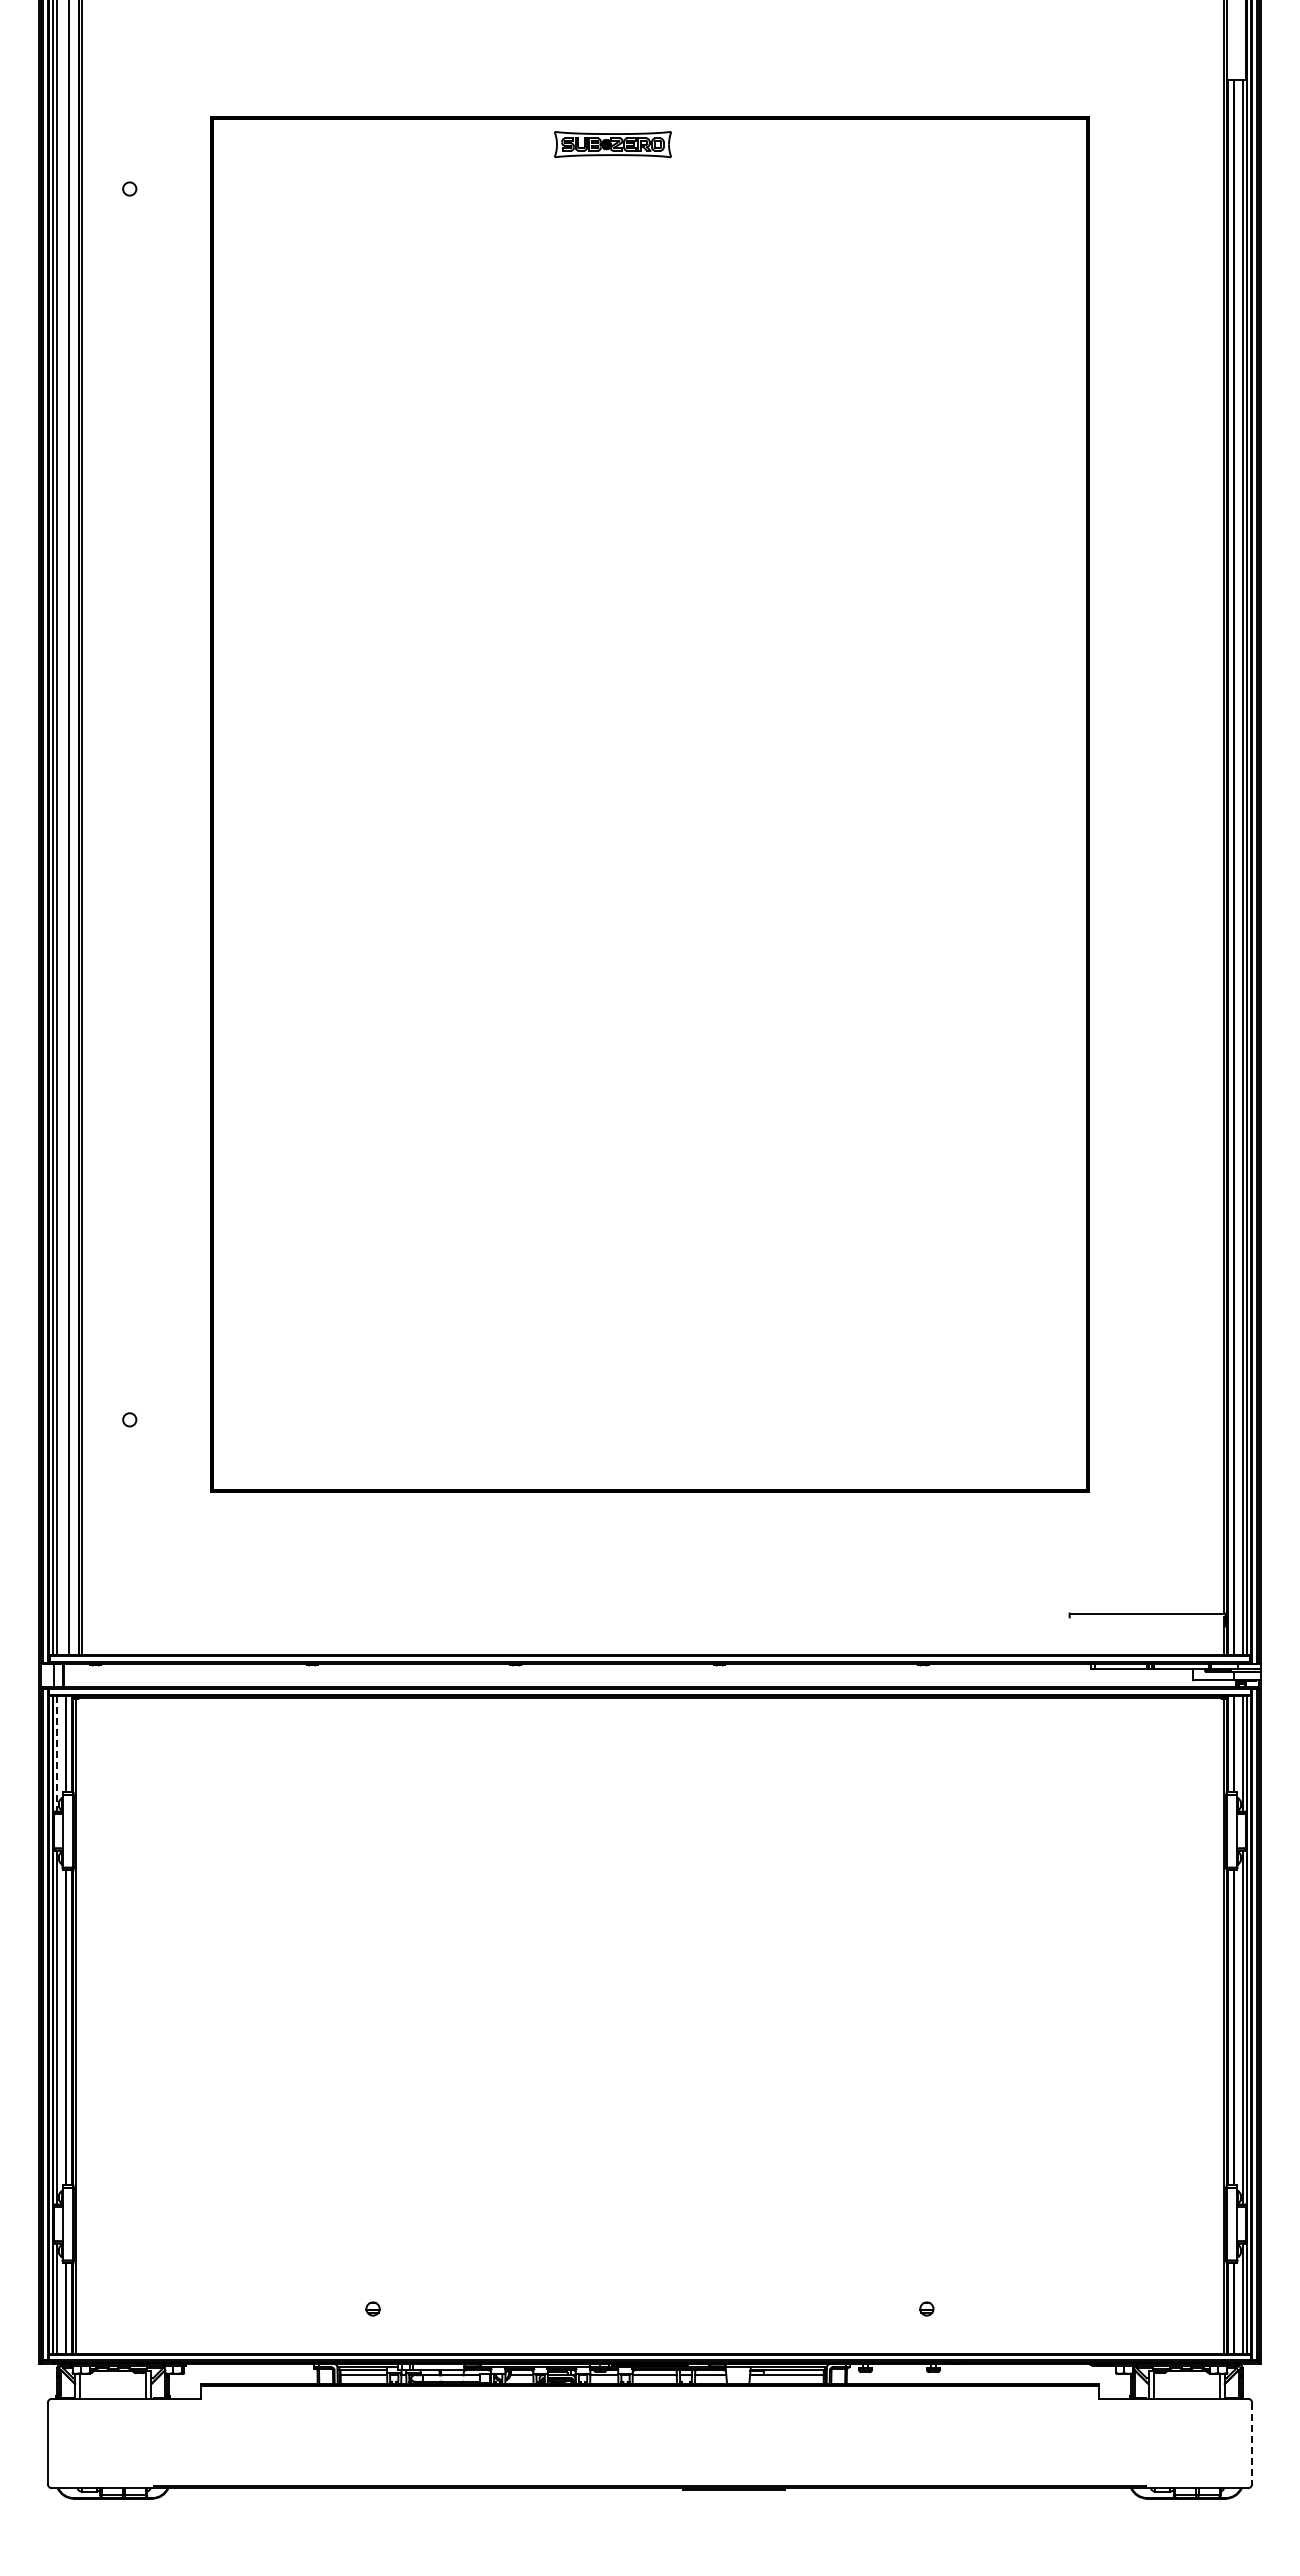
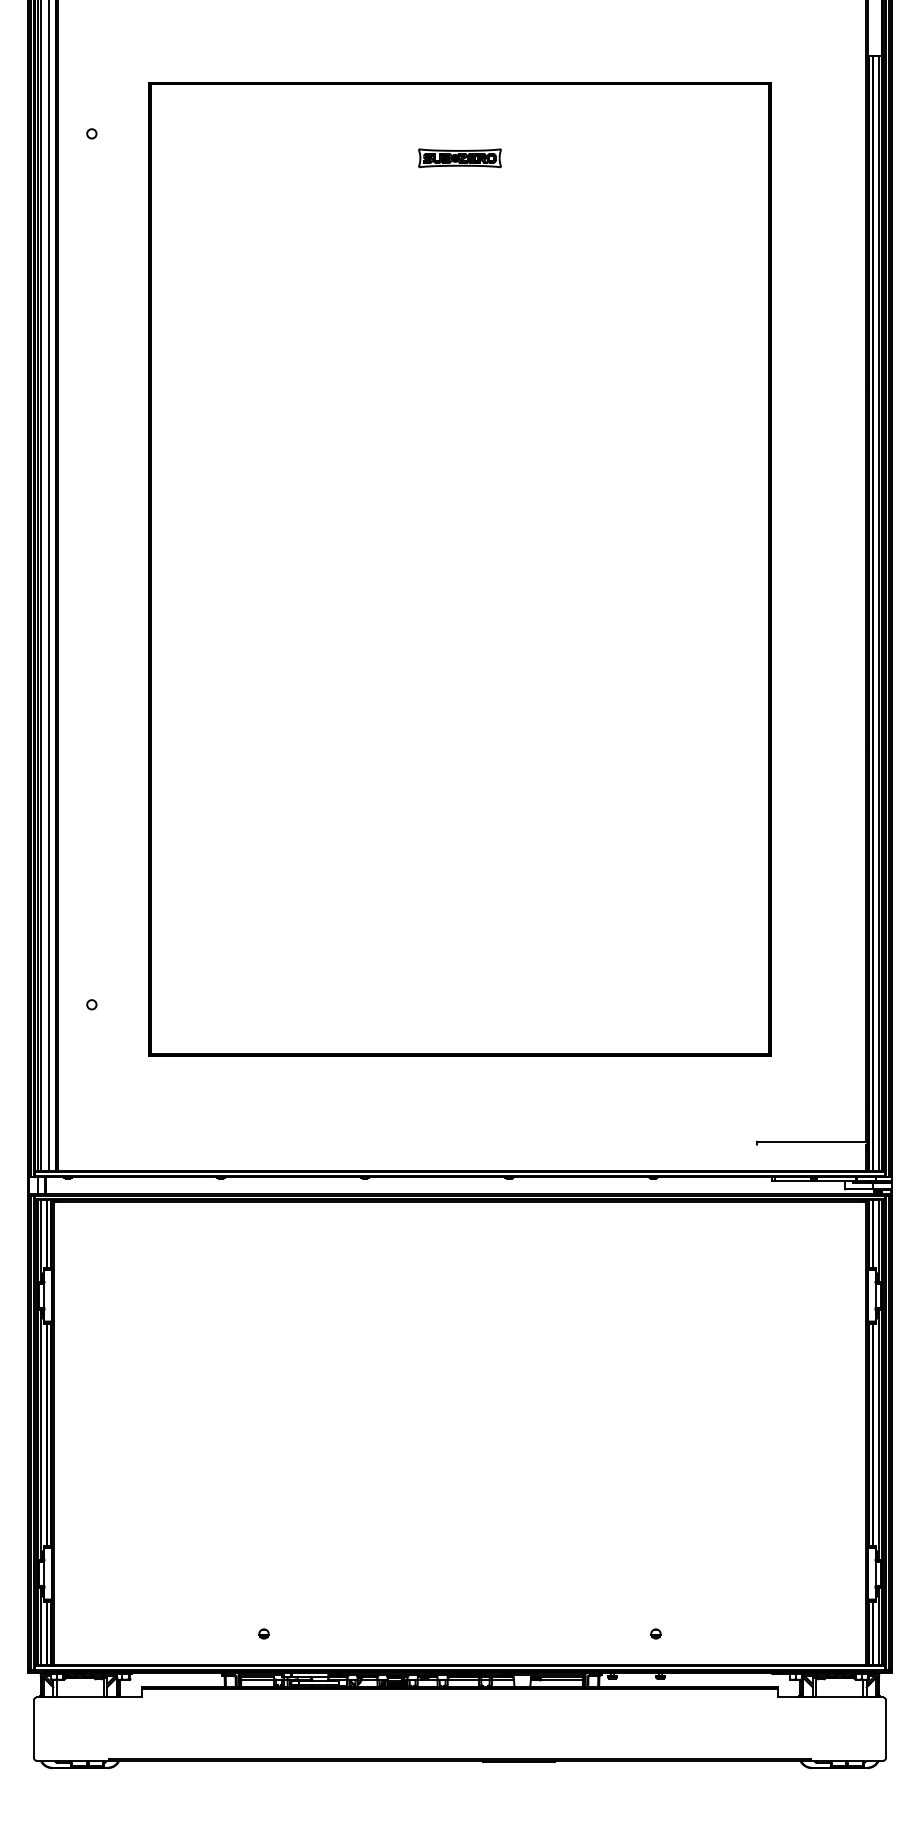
part: (612, 144) -> (459, 158), moved
line: (57, 1753) -> (40, 1240), dashed -> solid
line: (1252, 2443) -> (886, 1729), dashed -> solid

